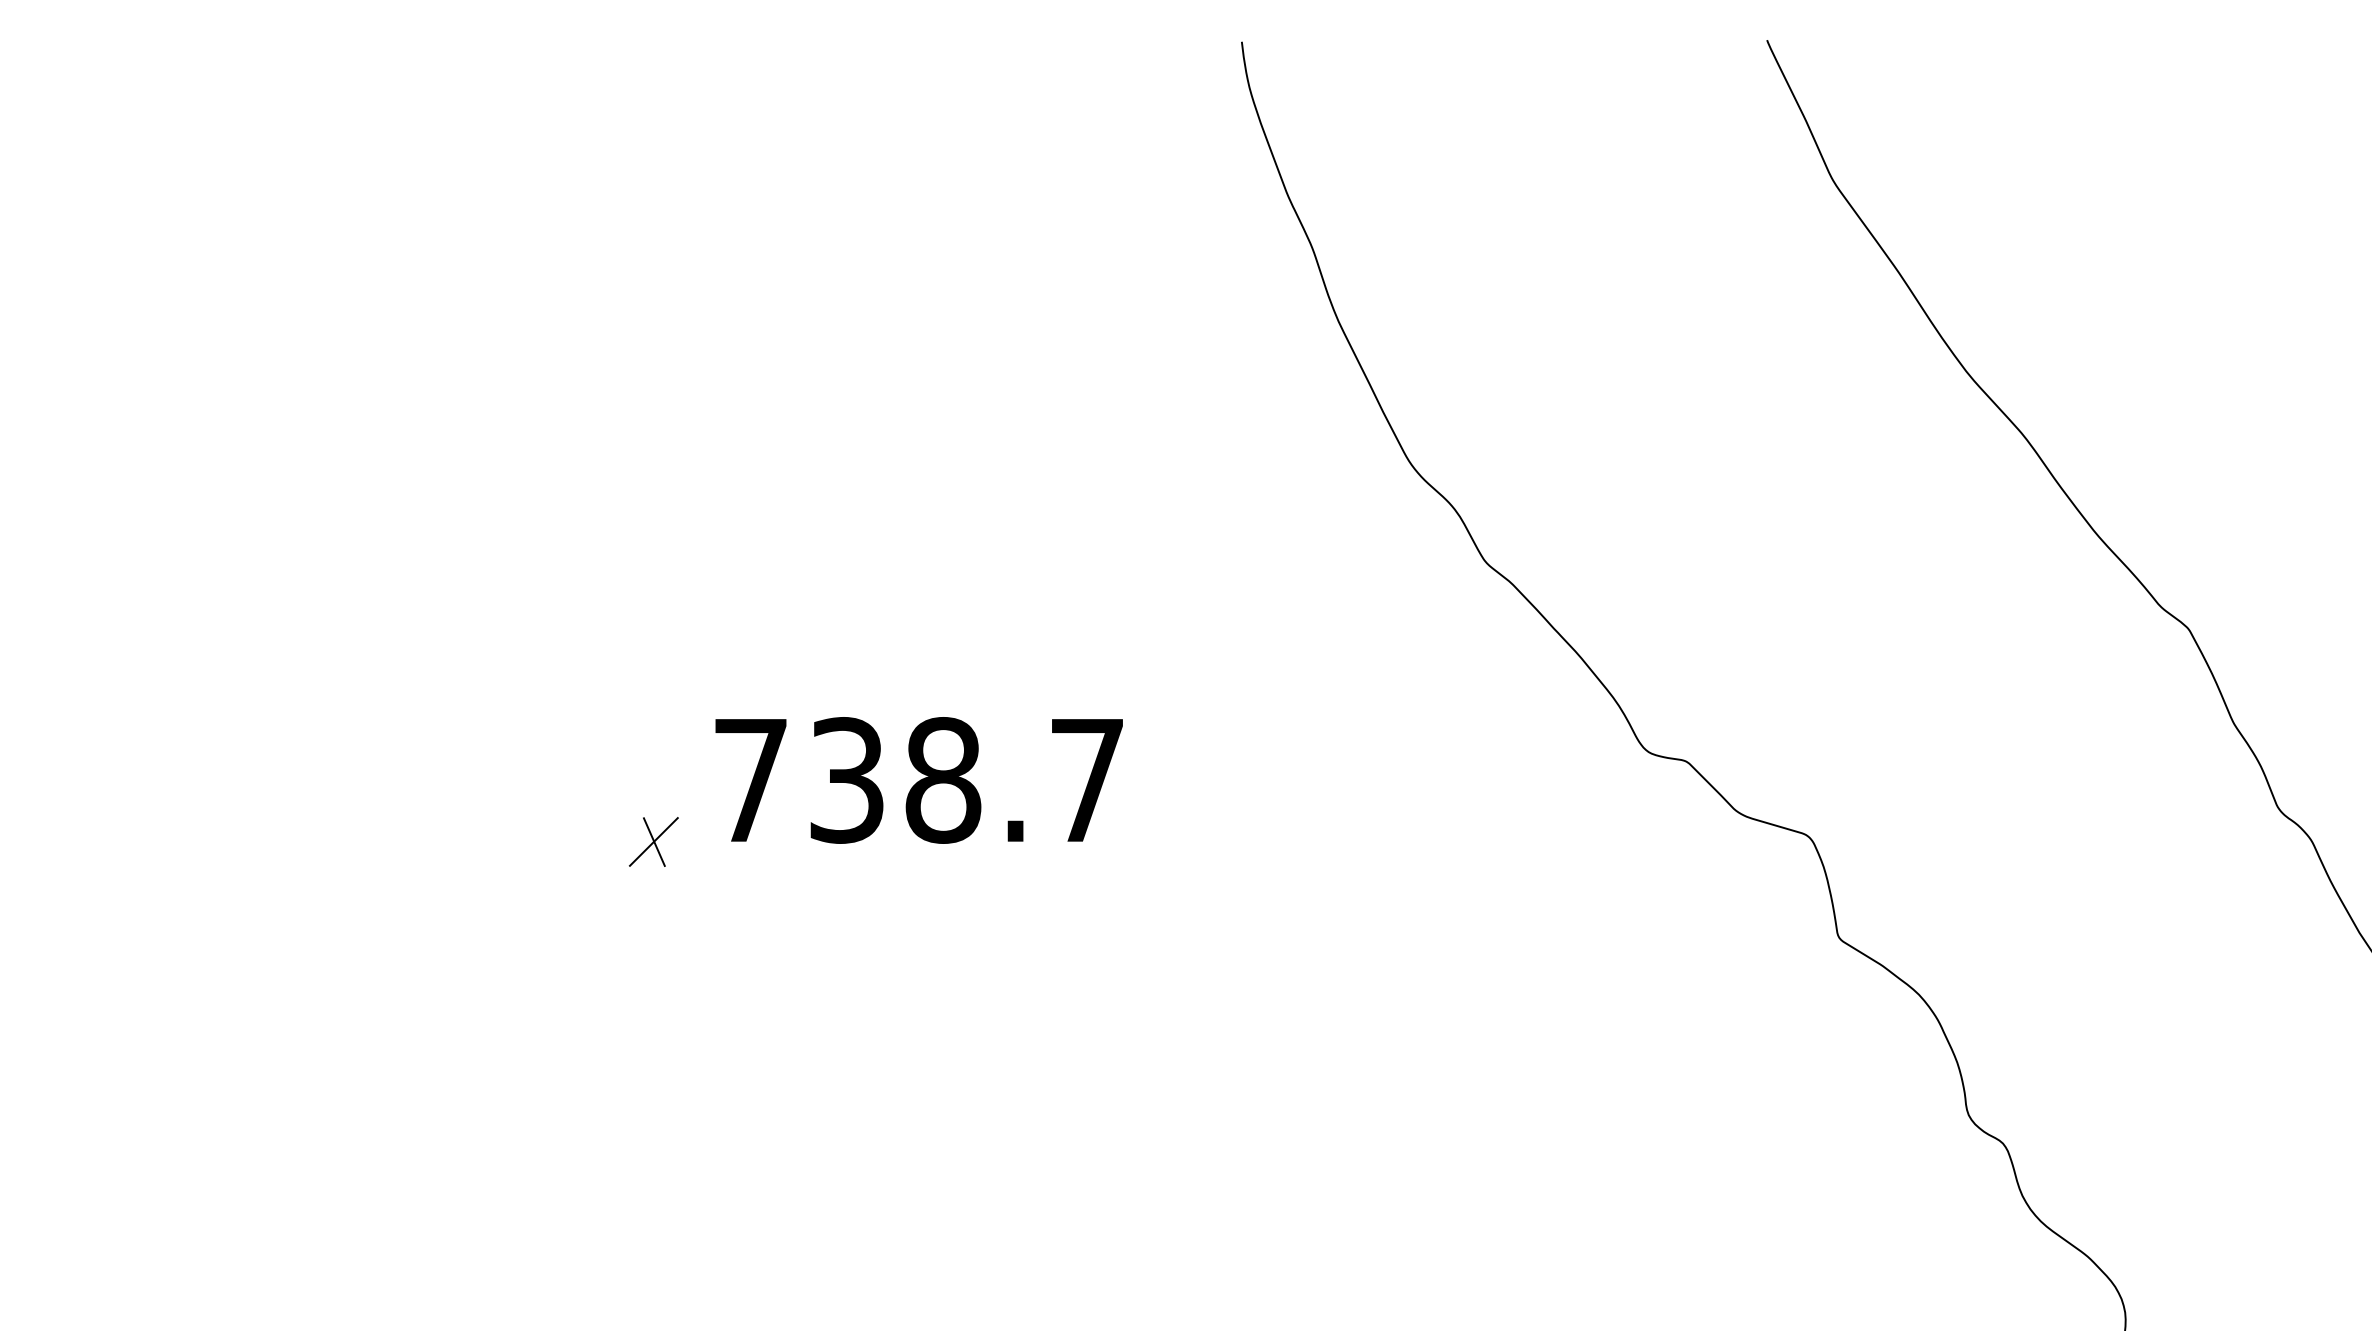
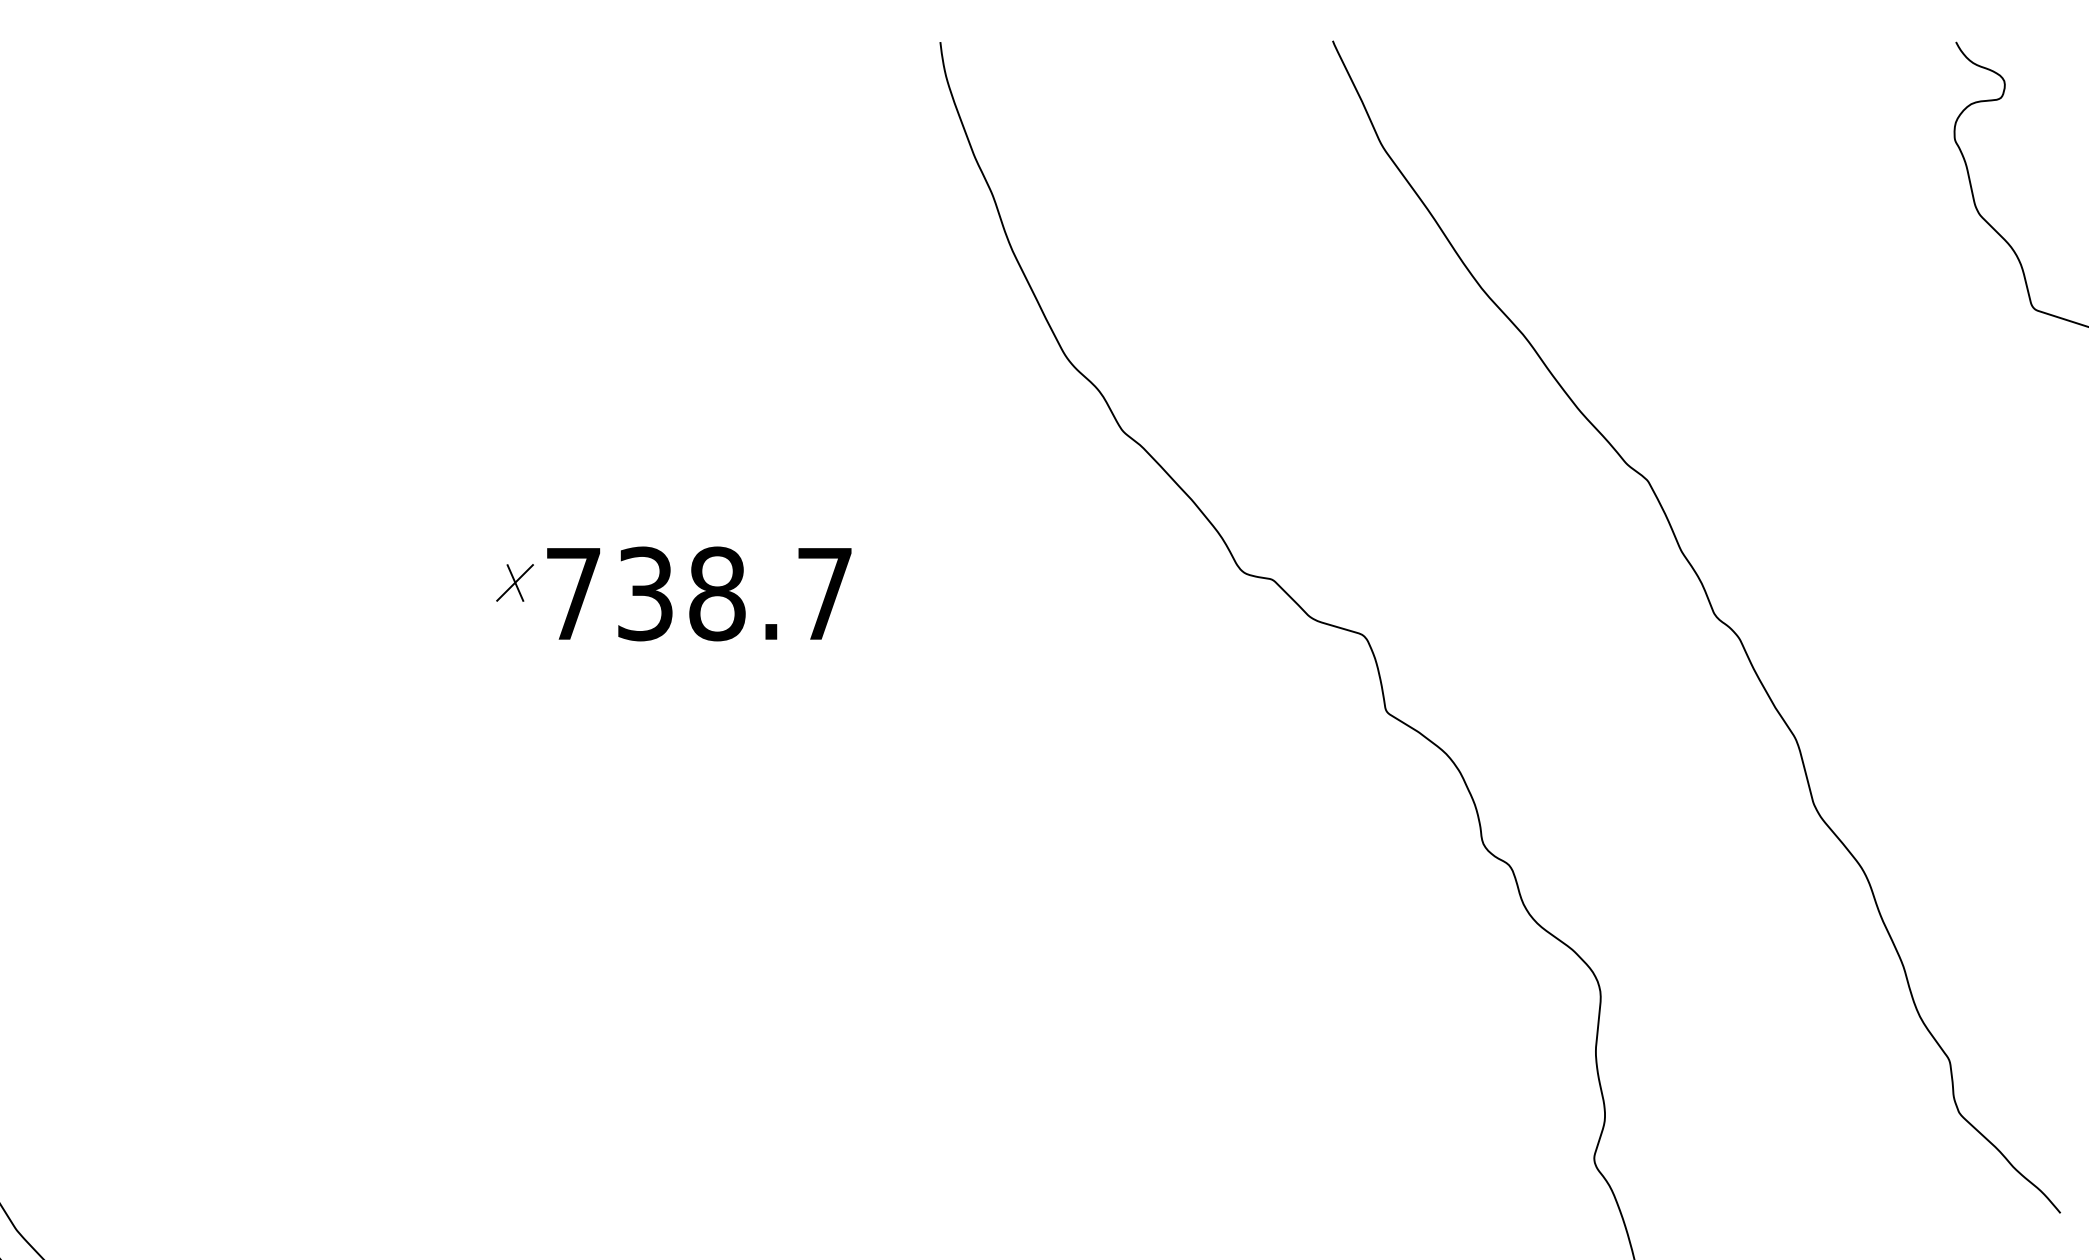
part: (653, 841) -> (514, 582), moved

